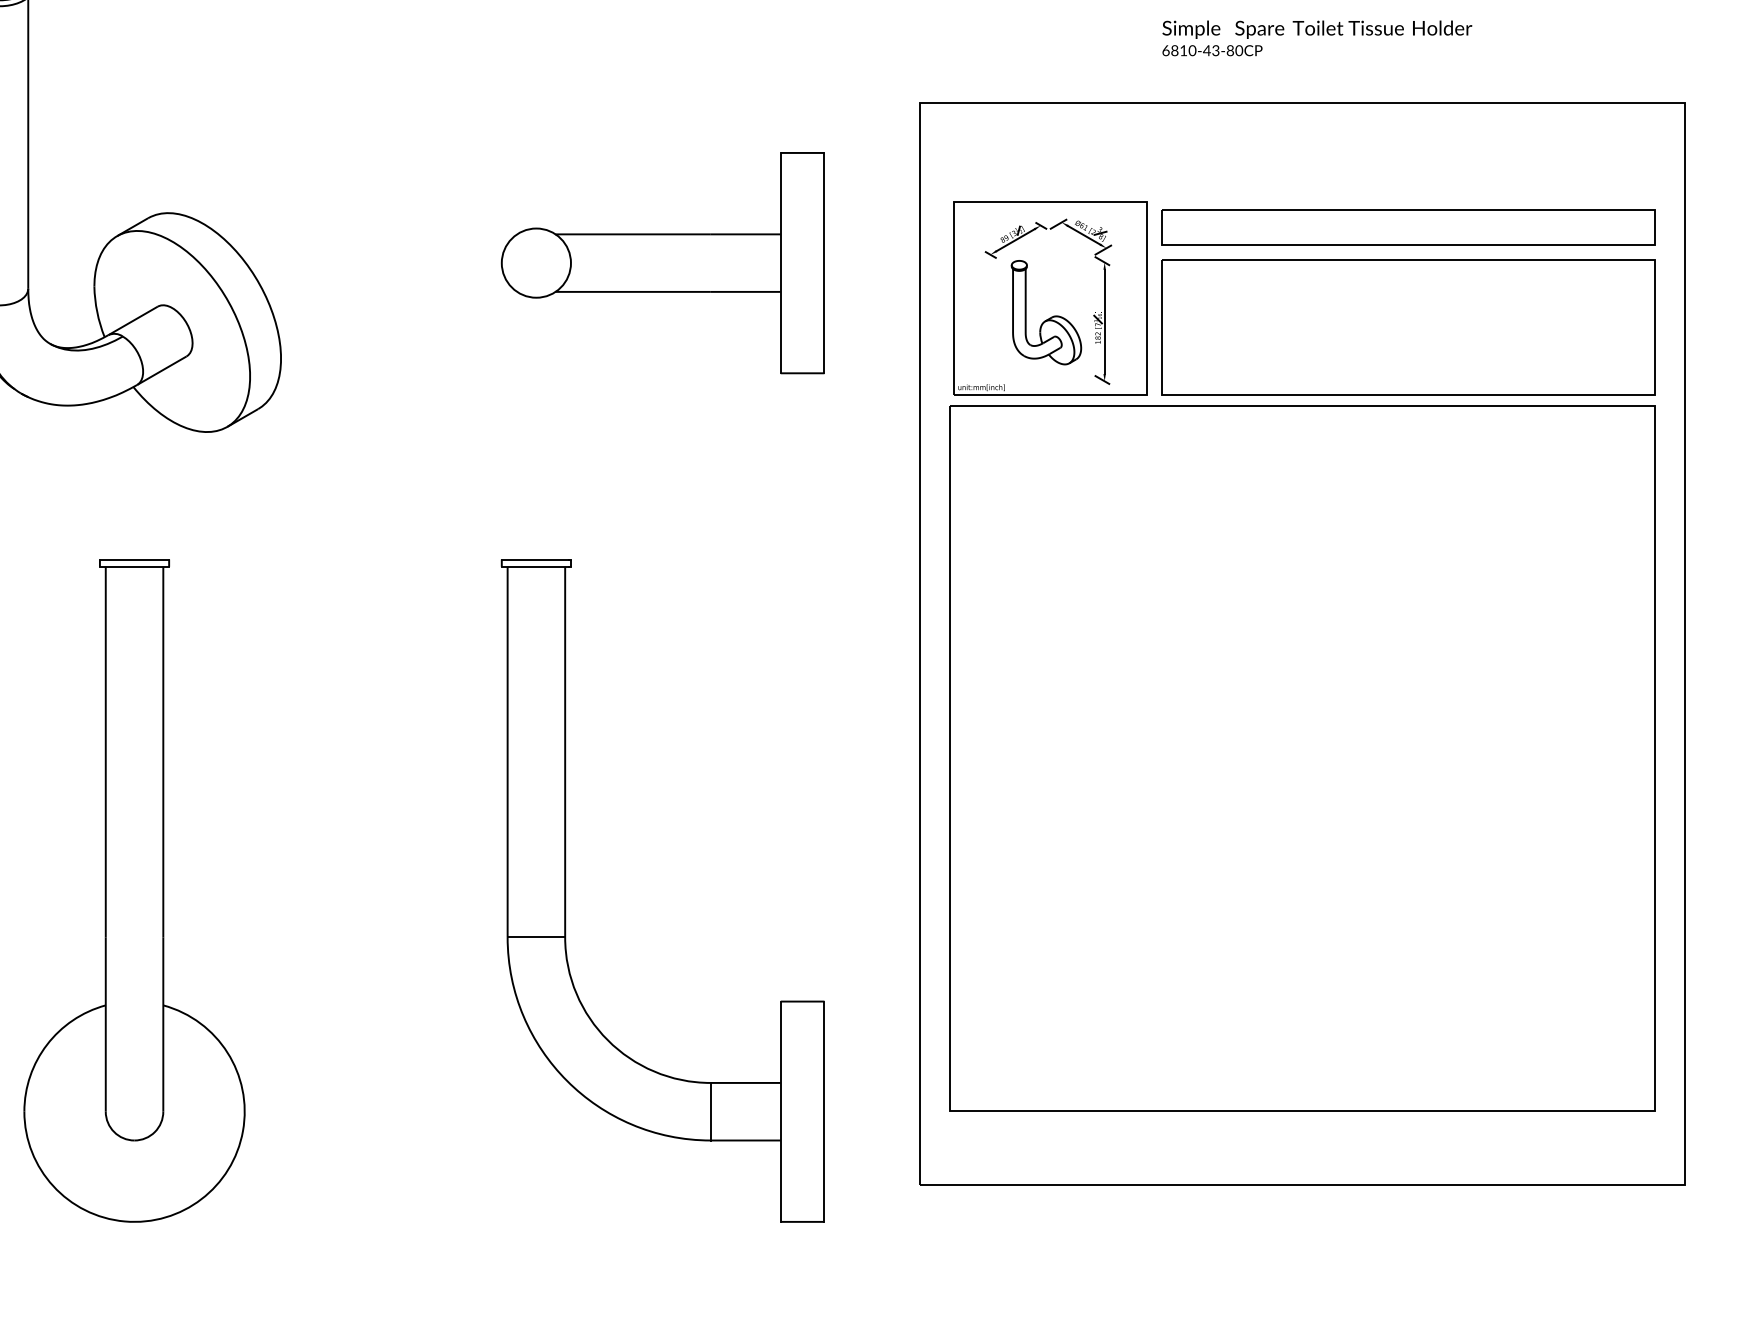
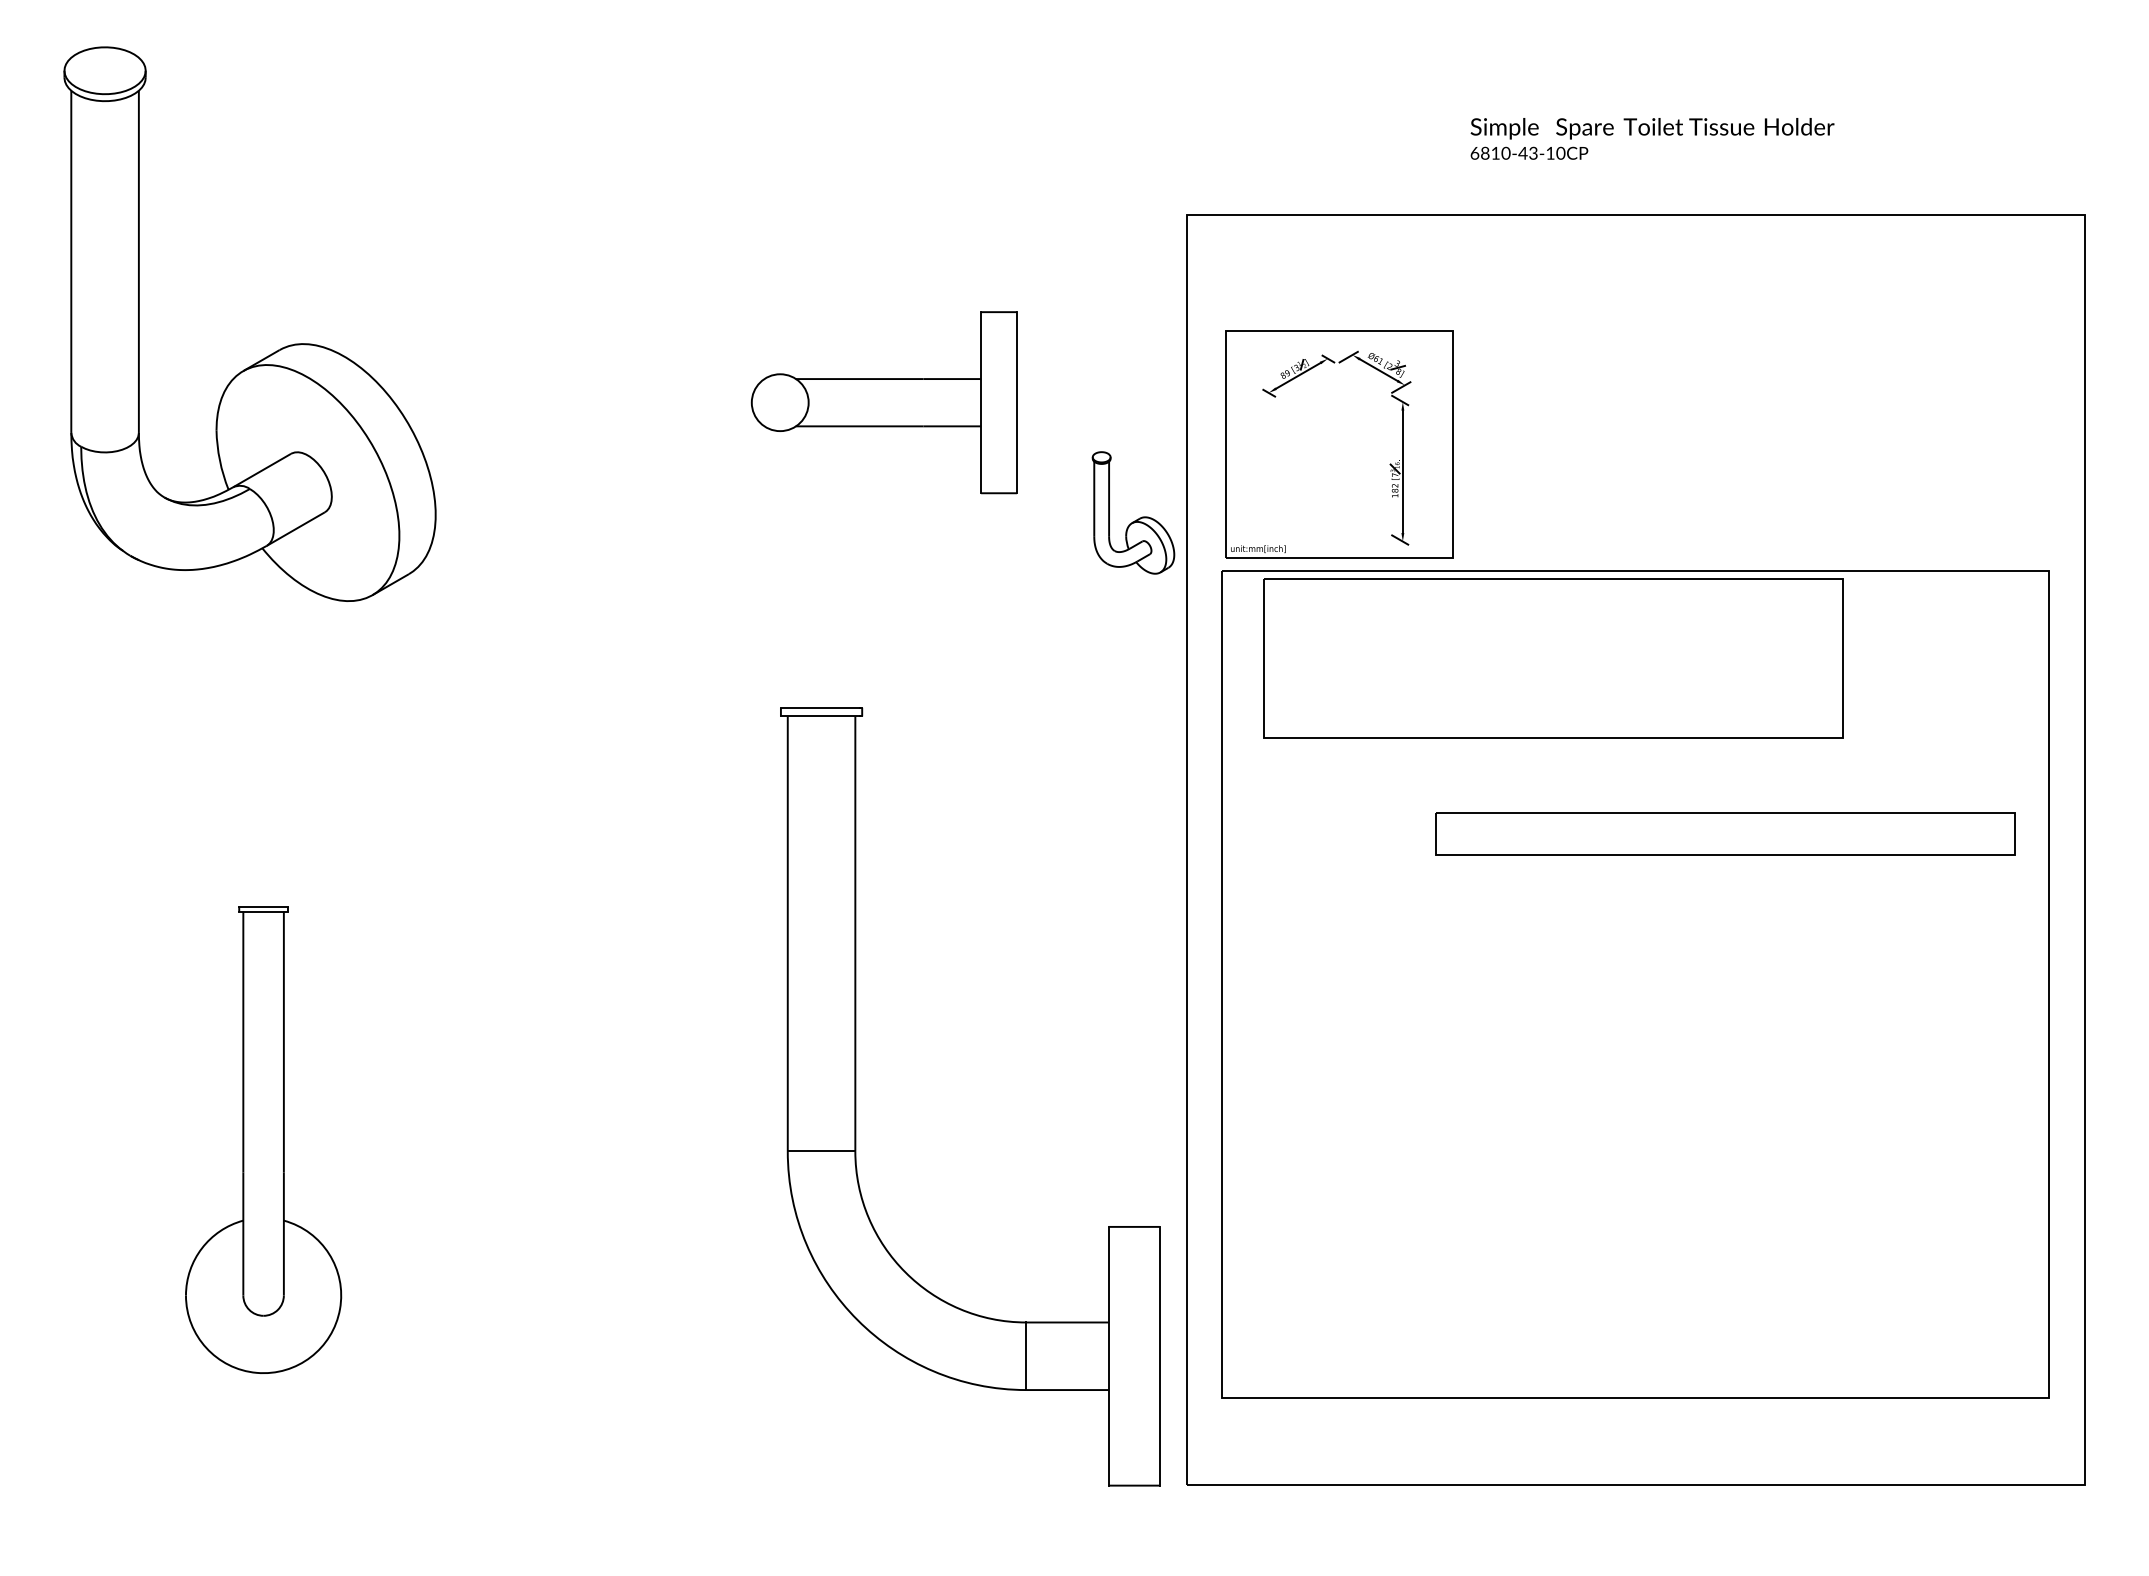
text: (1230, 49) -> (1550, 152), 6810-43-80CP -> 6810-43-10CP
part: (1408, 227) -> (1725, 833), moved
part: (663, 262) -> (884, 402), size x0.7
part: (1049, 318) -> (1136, 519), moved
part: (1408, 327) -> (1553, 658), moved
part: (134, 890) -> (263, 1139), size x0.6
part: (566, 890) -> (856, 1096), moved

